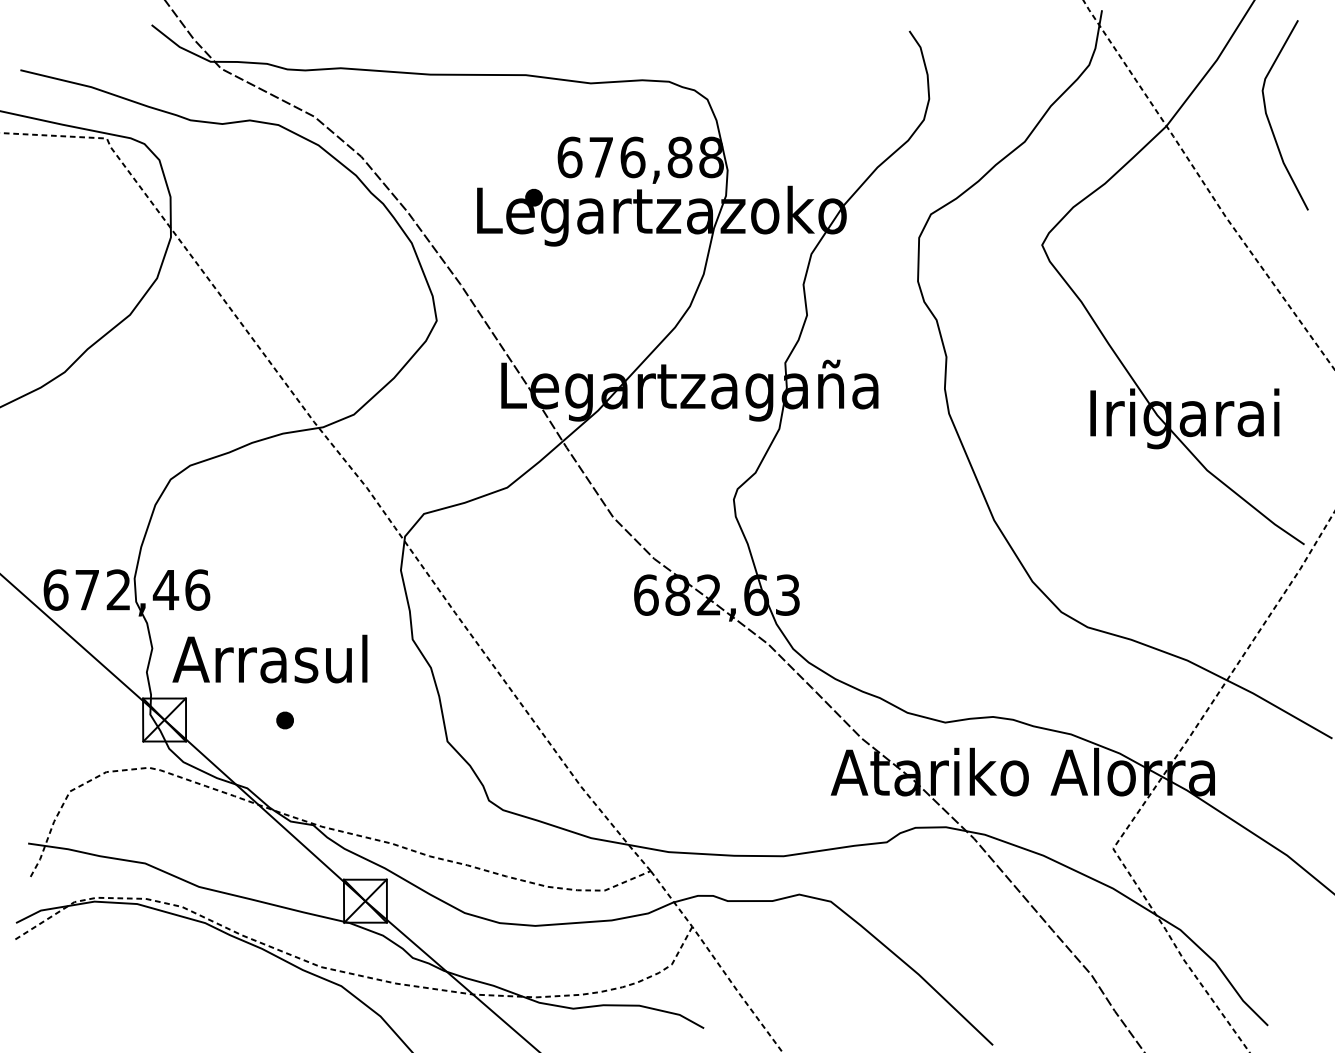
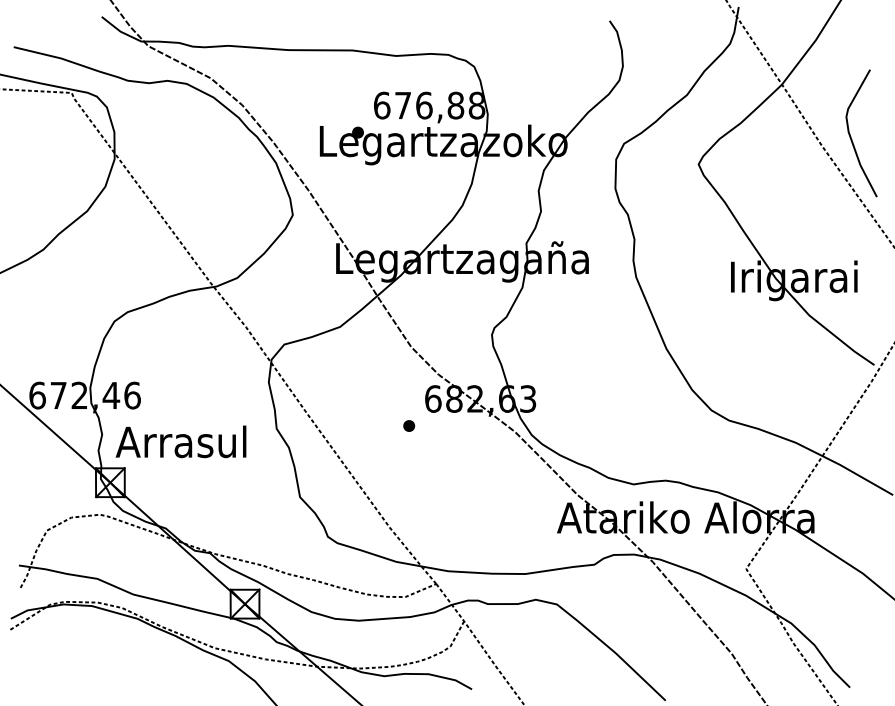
curve: (1270, 119) -> (851, 136), moved
part: (285, 719) -> (409, 425), moved

